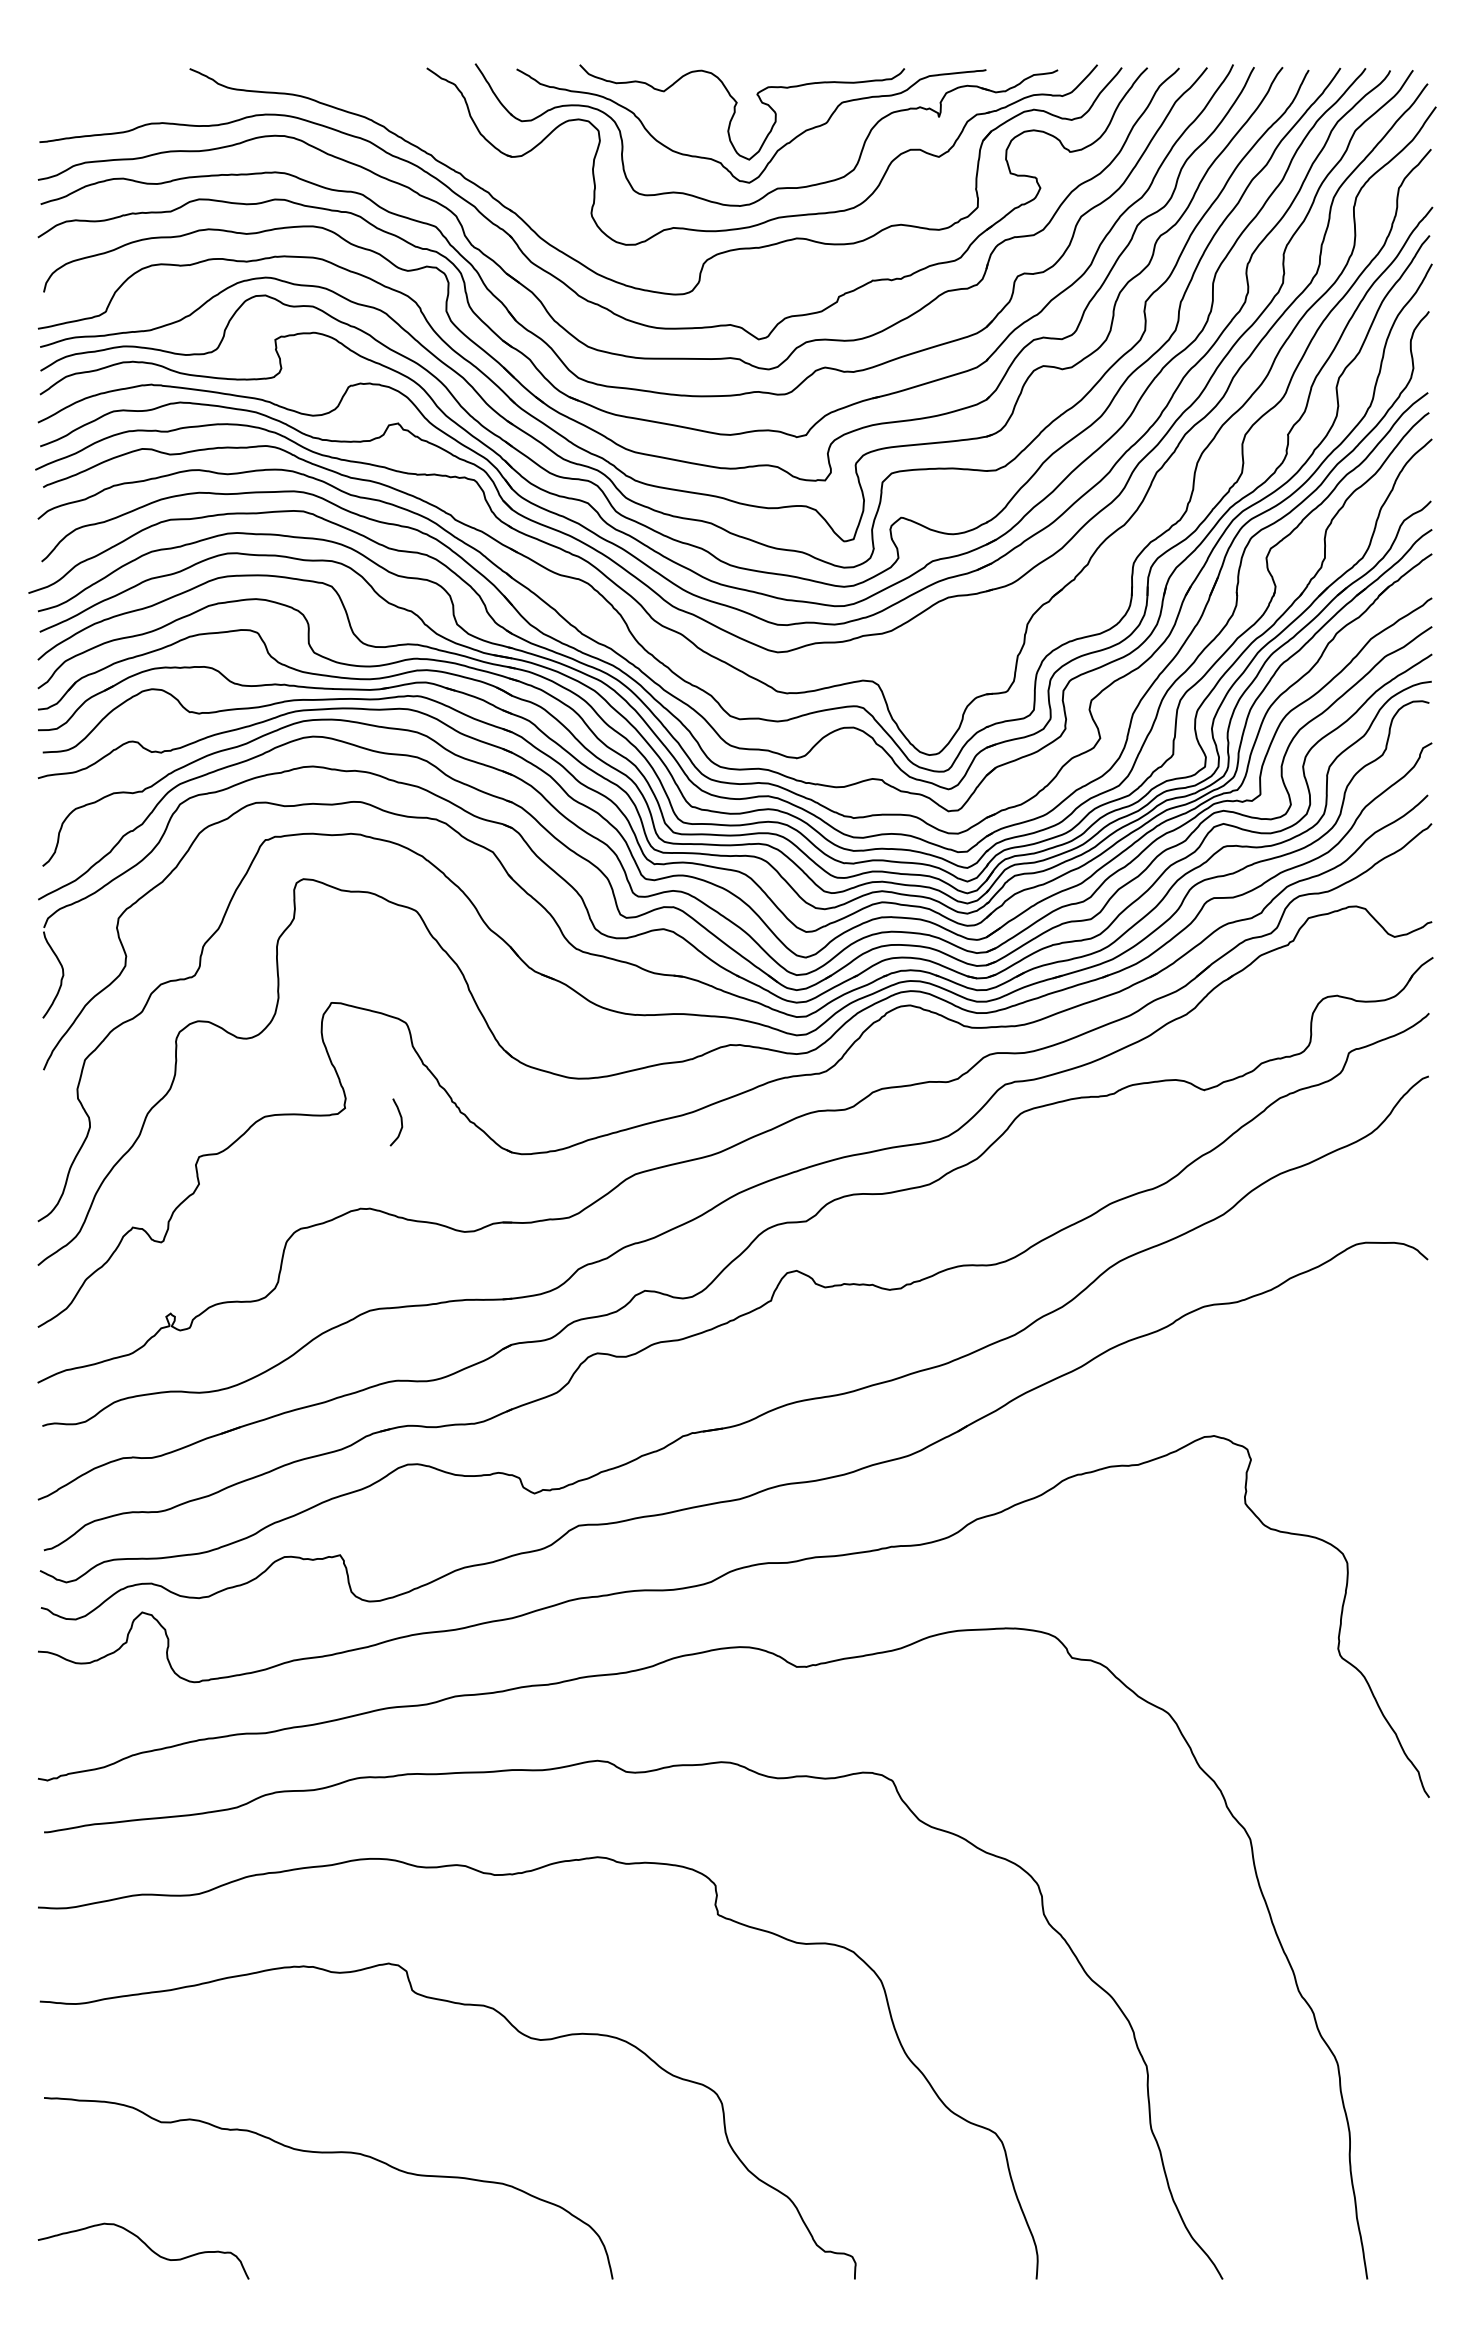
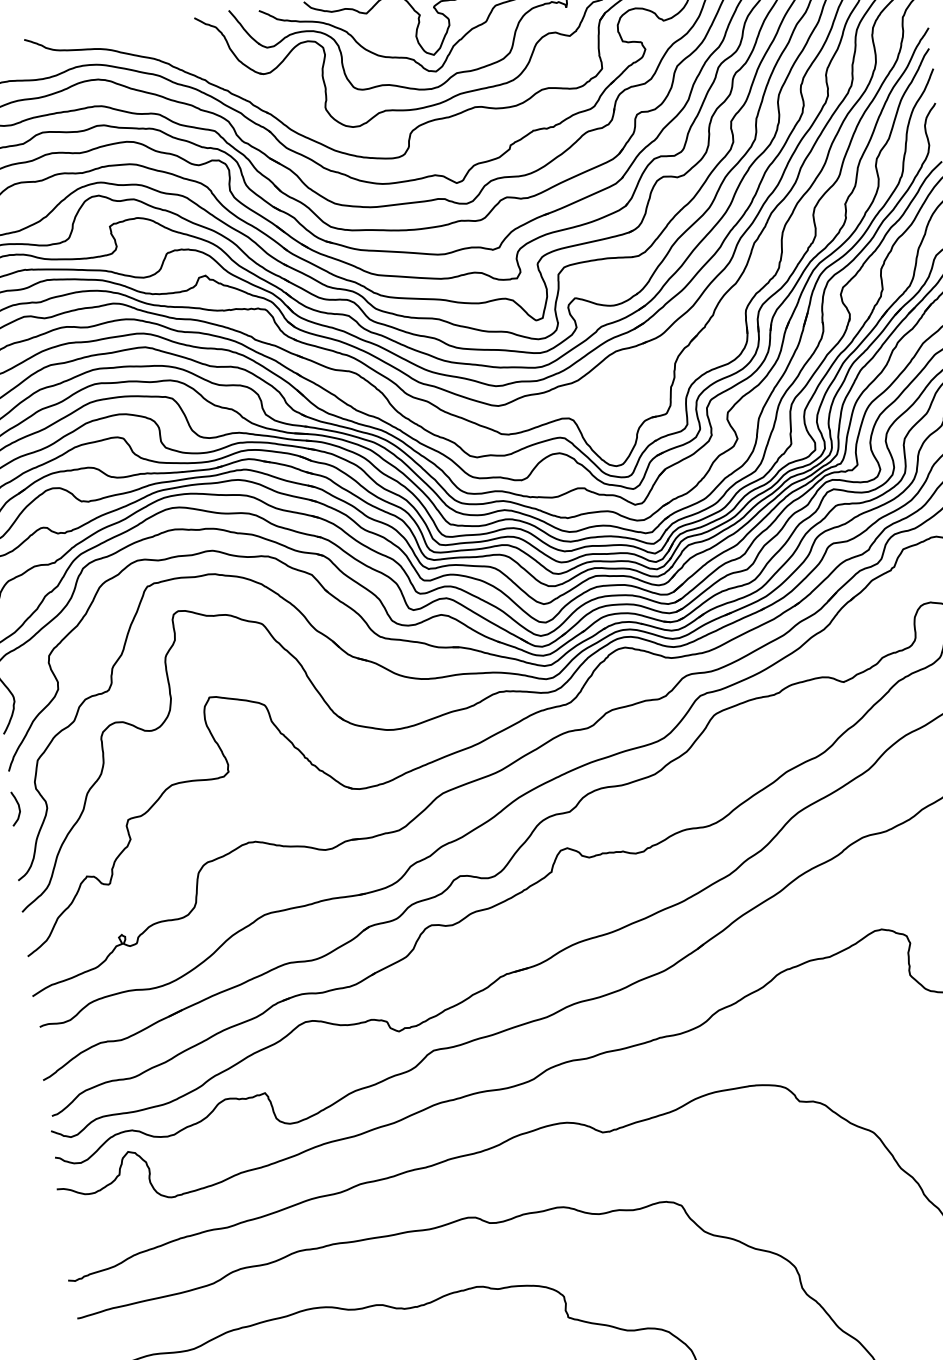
curve: (400, 1121) -> (18, 807), moved

